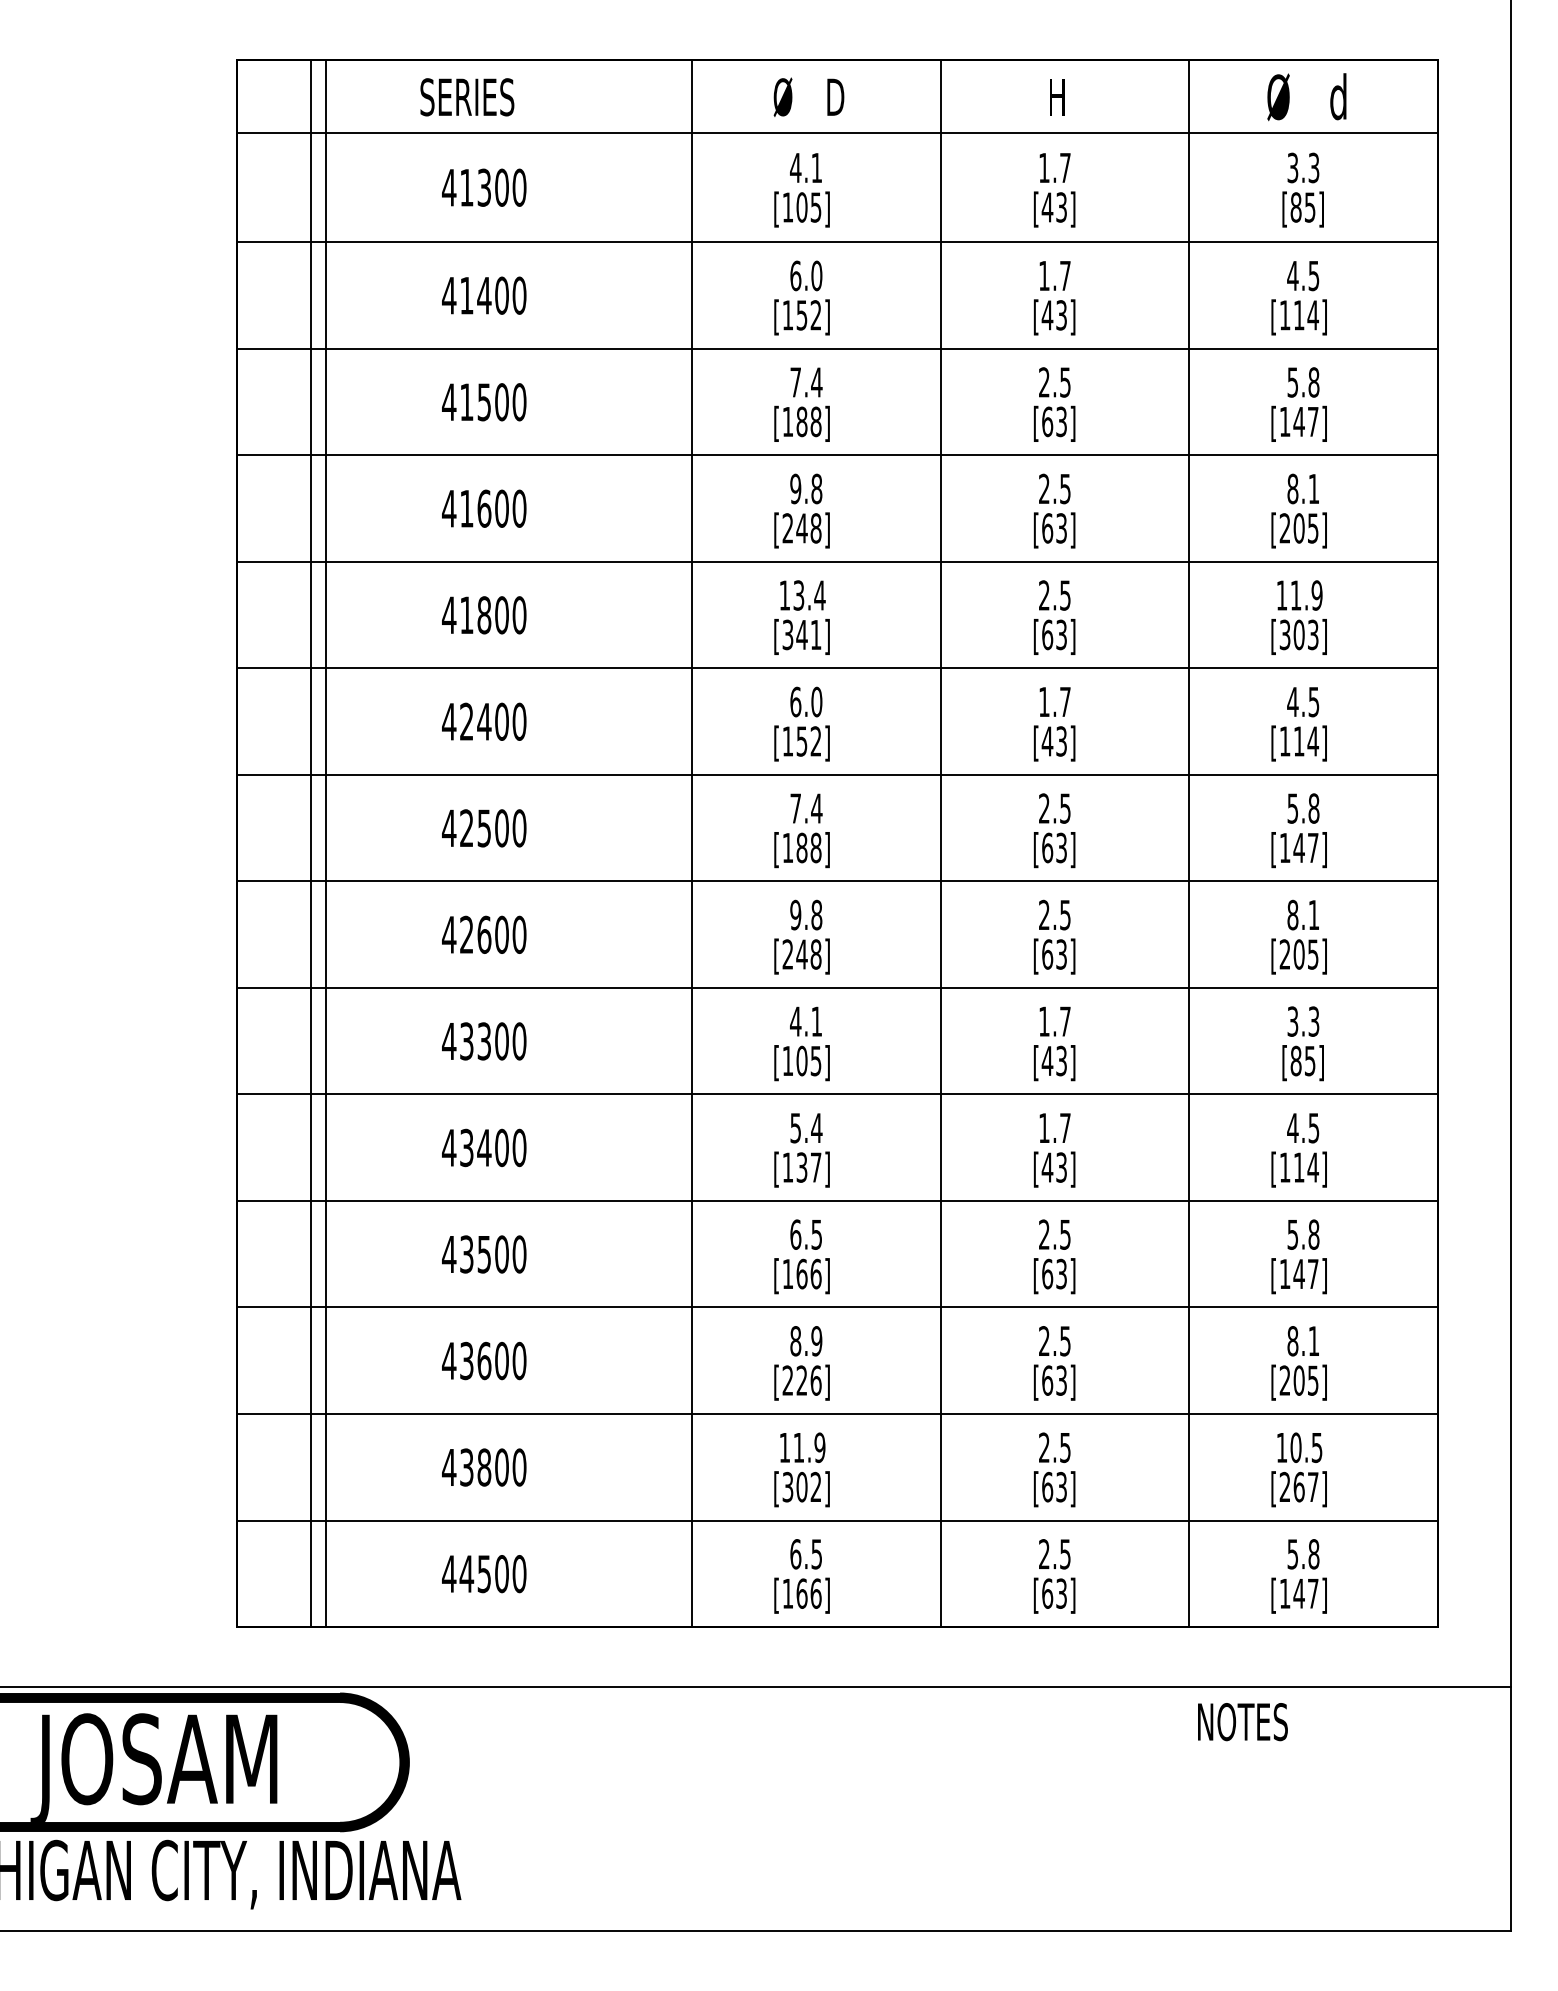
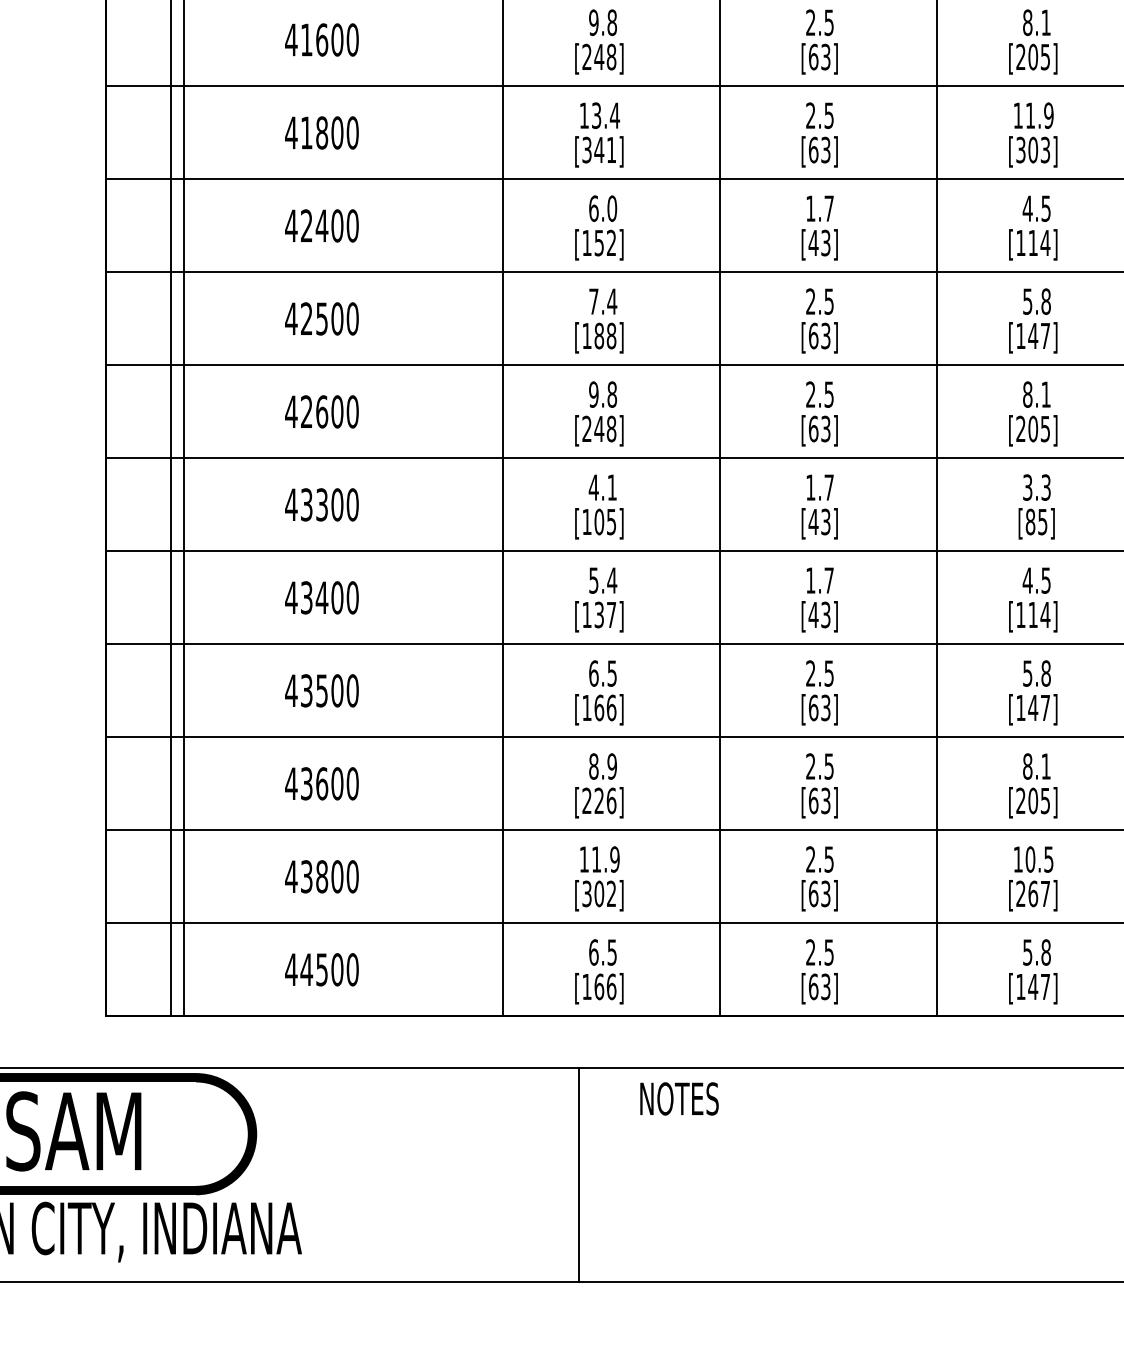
text: (1242, 1722) -> (679, 1099), moved
line: (779, 1809) -> (579, 1175), added

